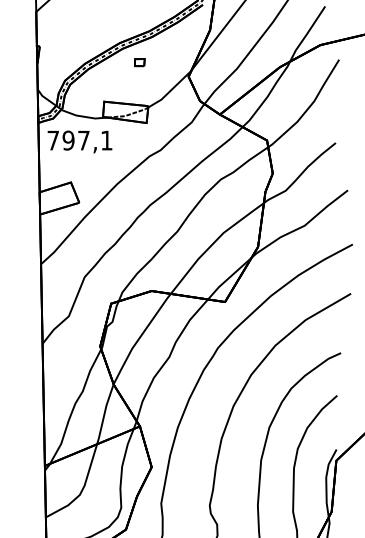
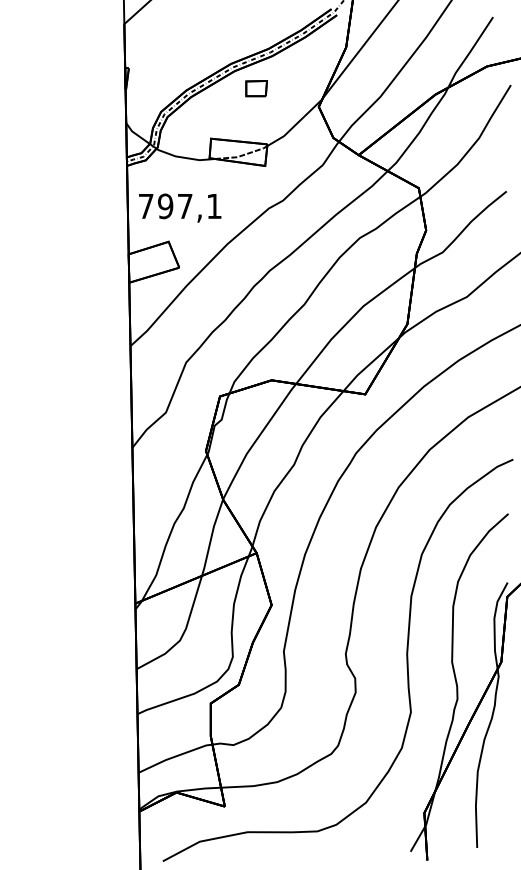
part: (139, 62) -> (256, 88), size x1.67
text: (80, 141) -> (180, 207), moved

